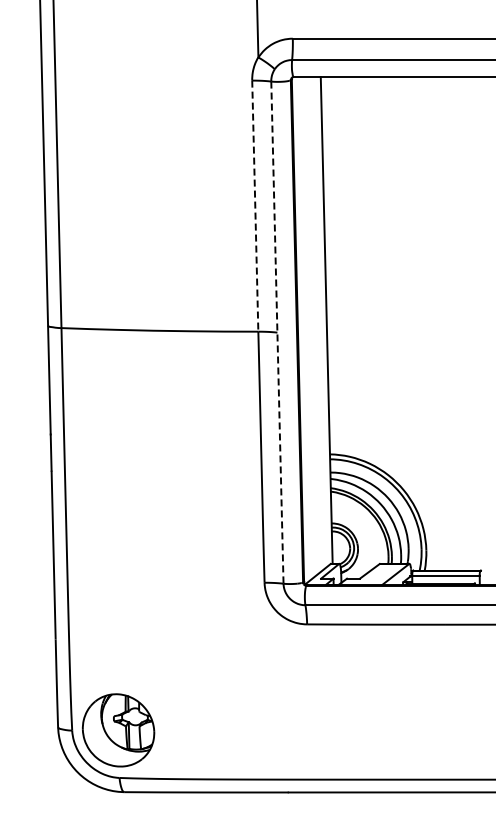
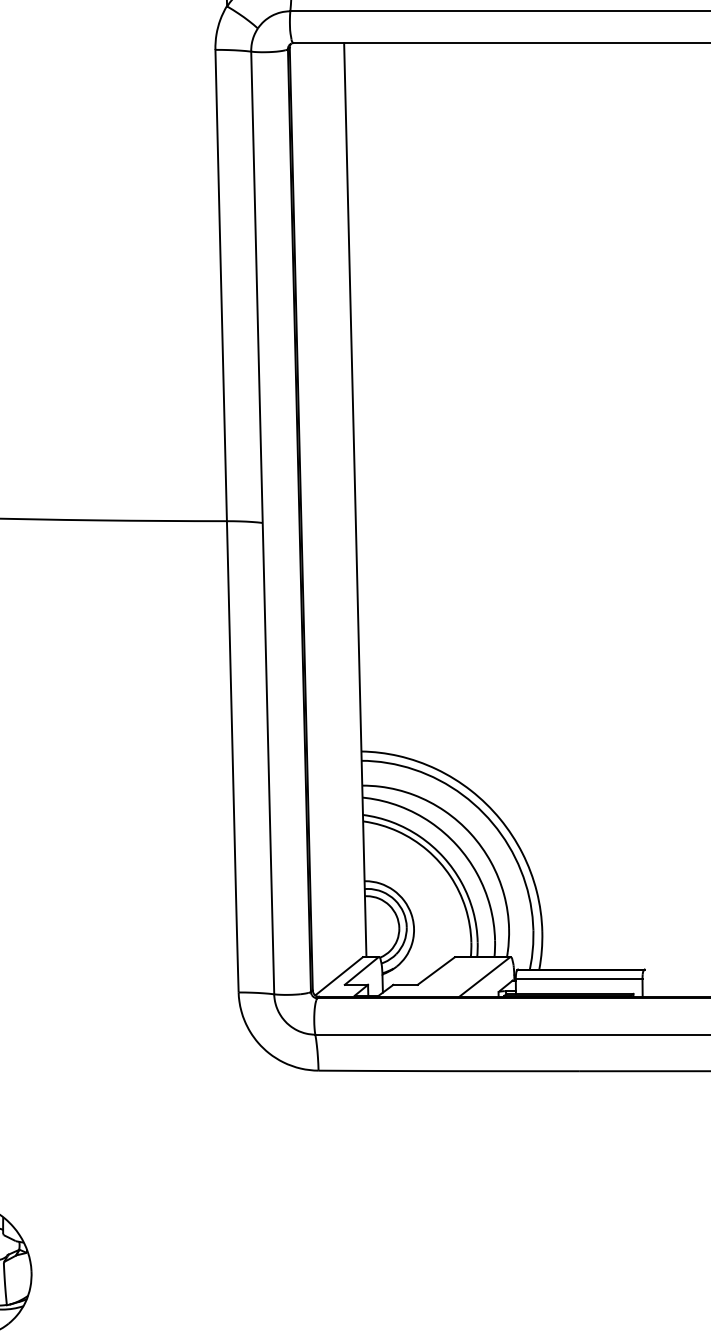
line: (255, 206) -> (221, 286), dashed -> solid
line: (277, 333) -> (262, 524), dashed -> solid

